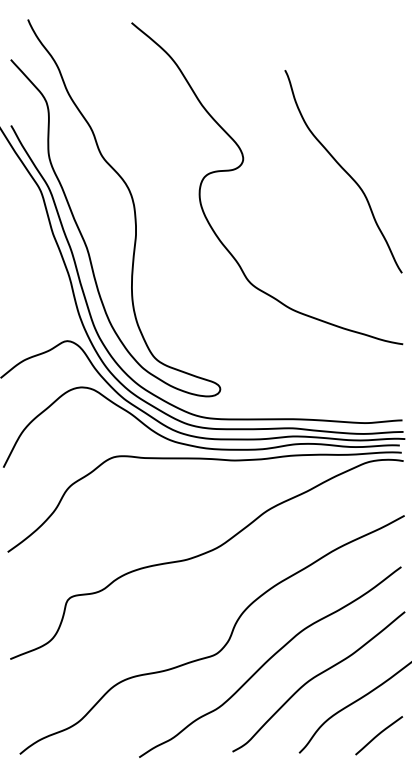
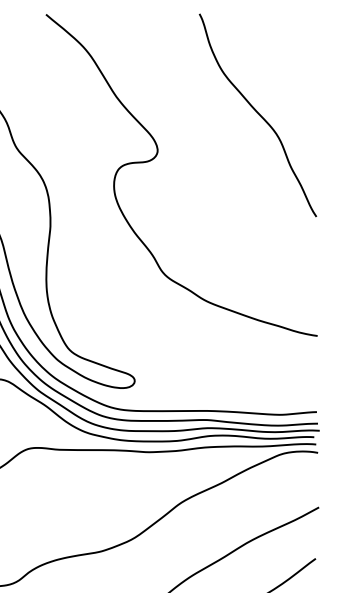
curve: (343, 170) -> (257, 114), moved

